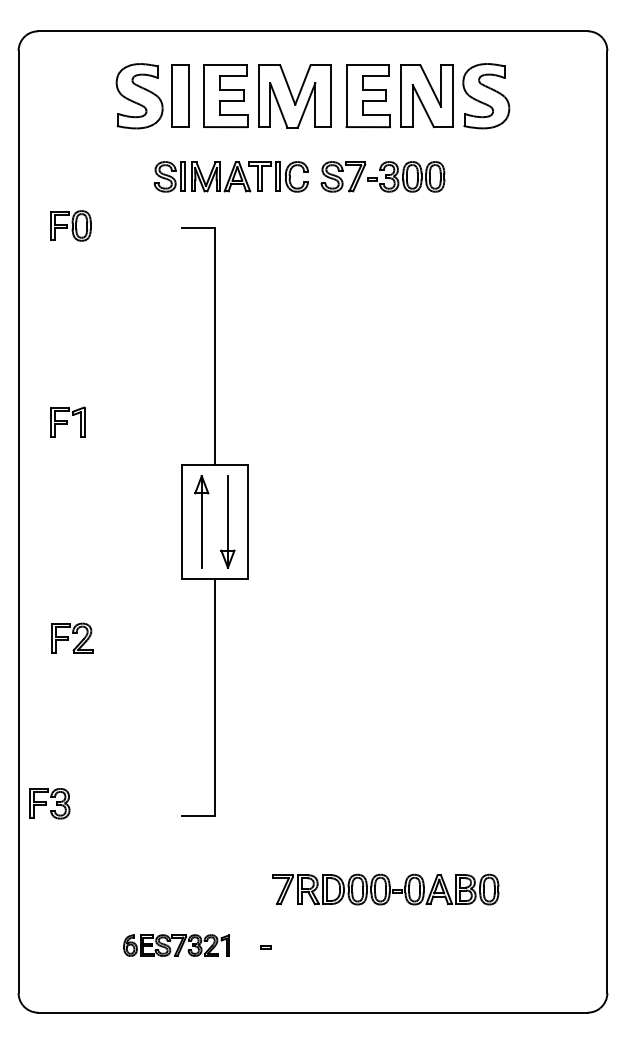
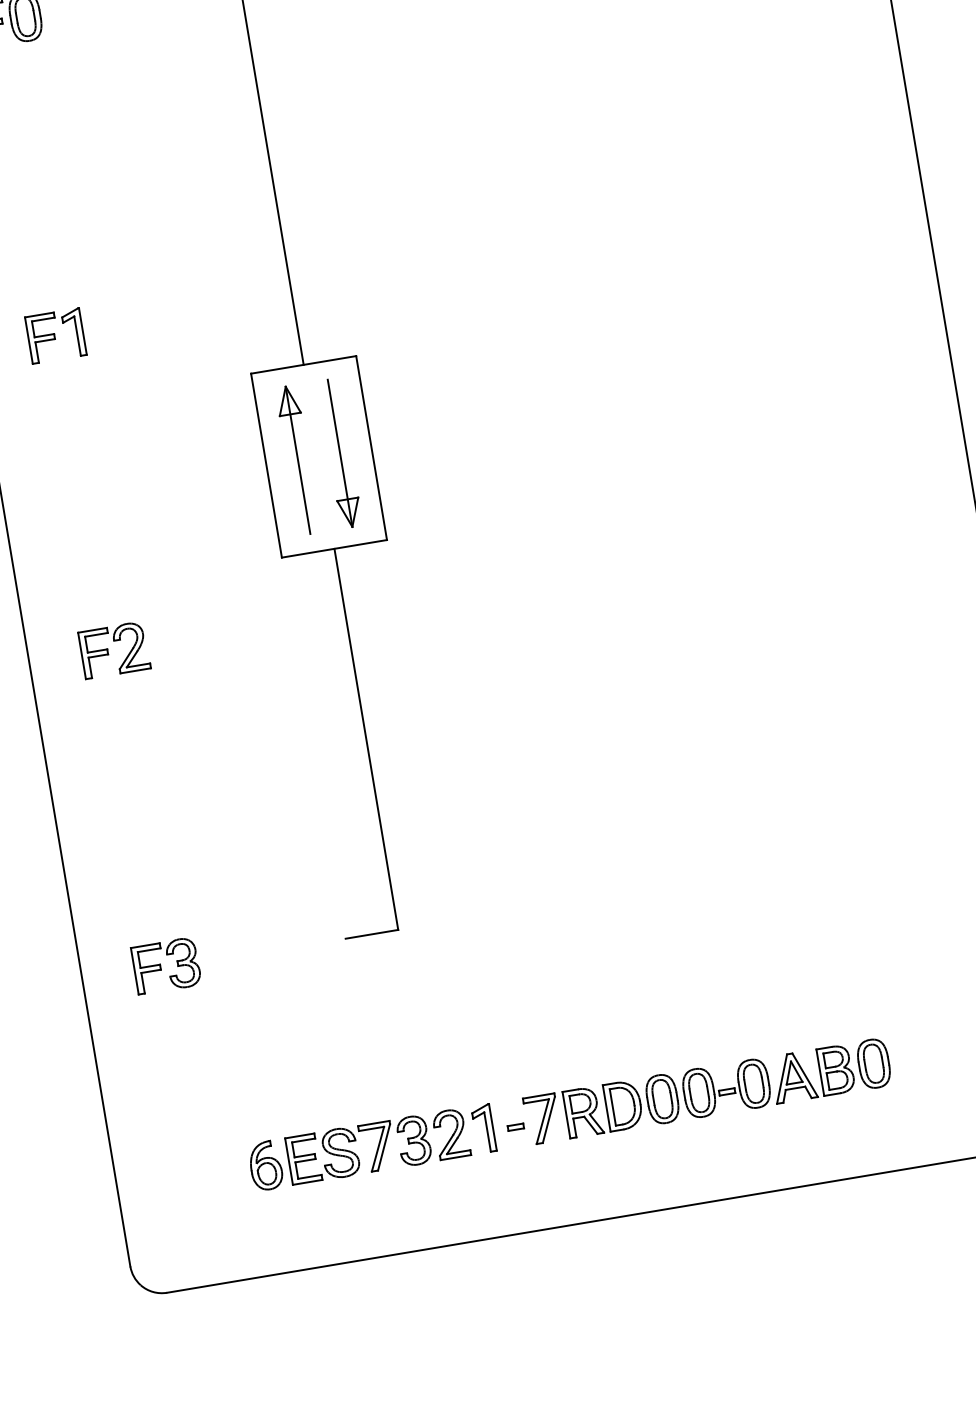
part: (72, 637) -> (114, 648), moved
part: (49, 803) -> (165, 965), moved
part: (385, 889) -> (707, 1091), moved
part: (176, 945) -> (371, 1147), size x1.43

